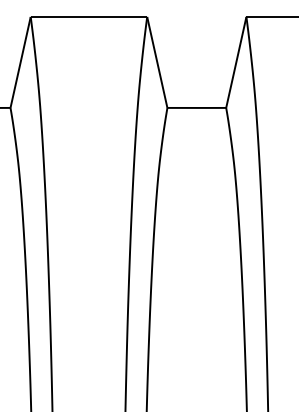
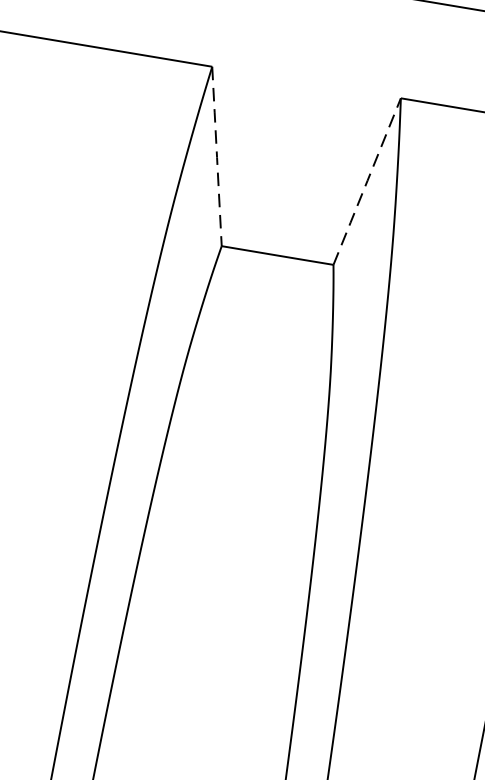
line: (157, 62) -> (217, 156), solid -> dashed
line: (236, 62) -> (367, 181), solid -> dashed

